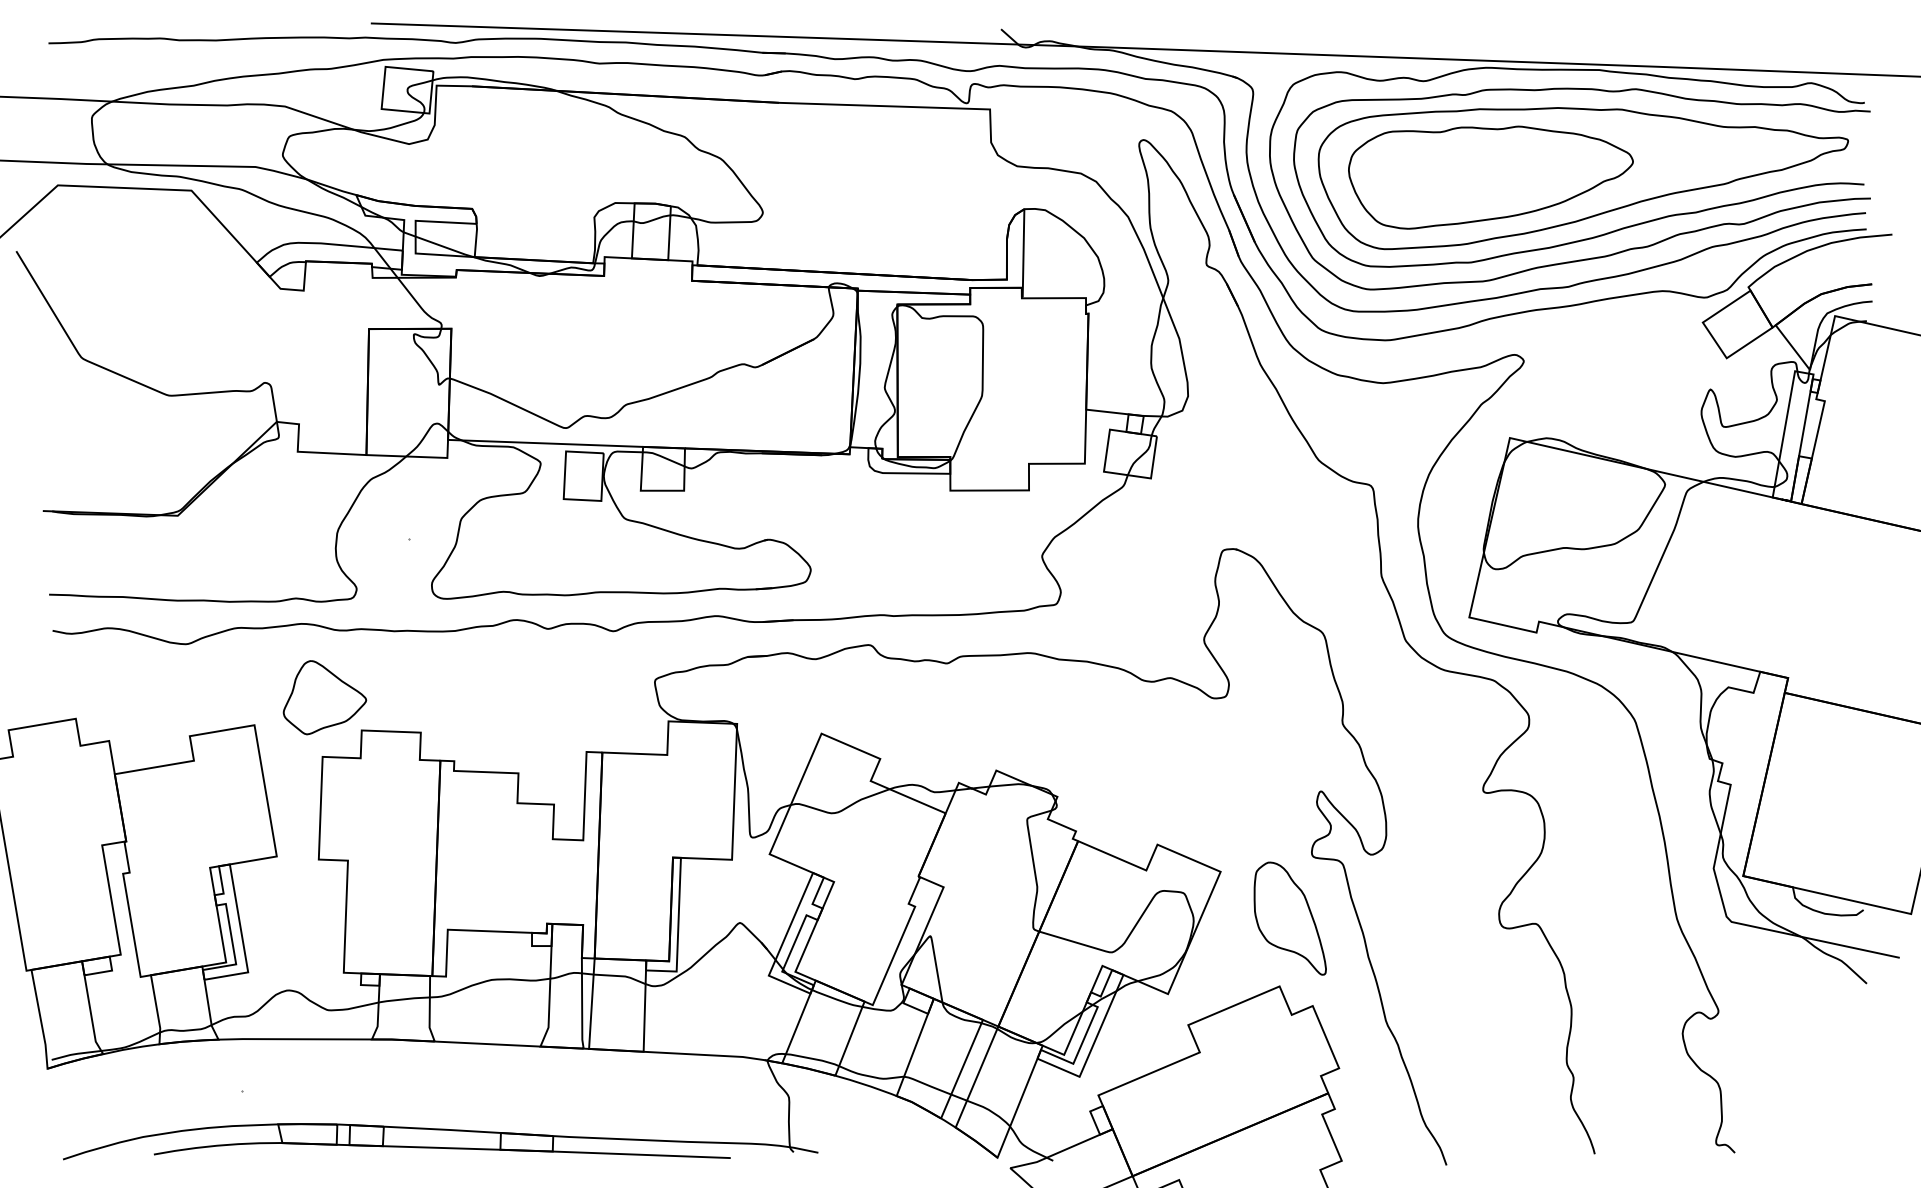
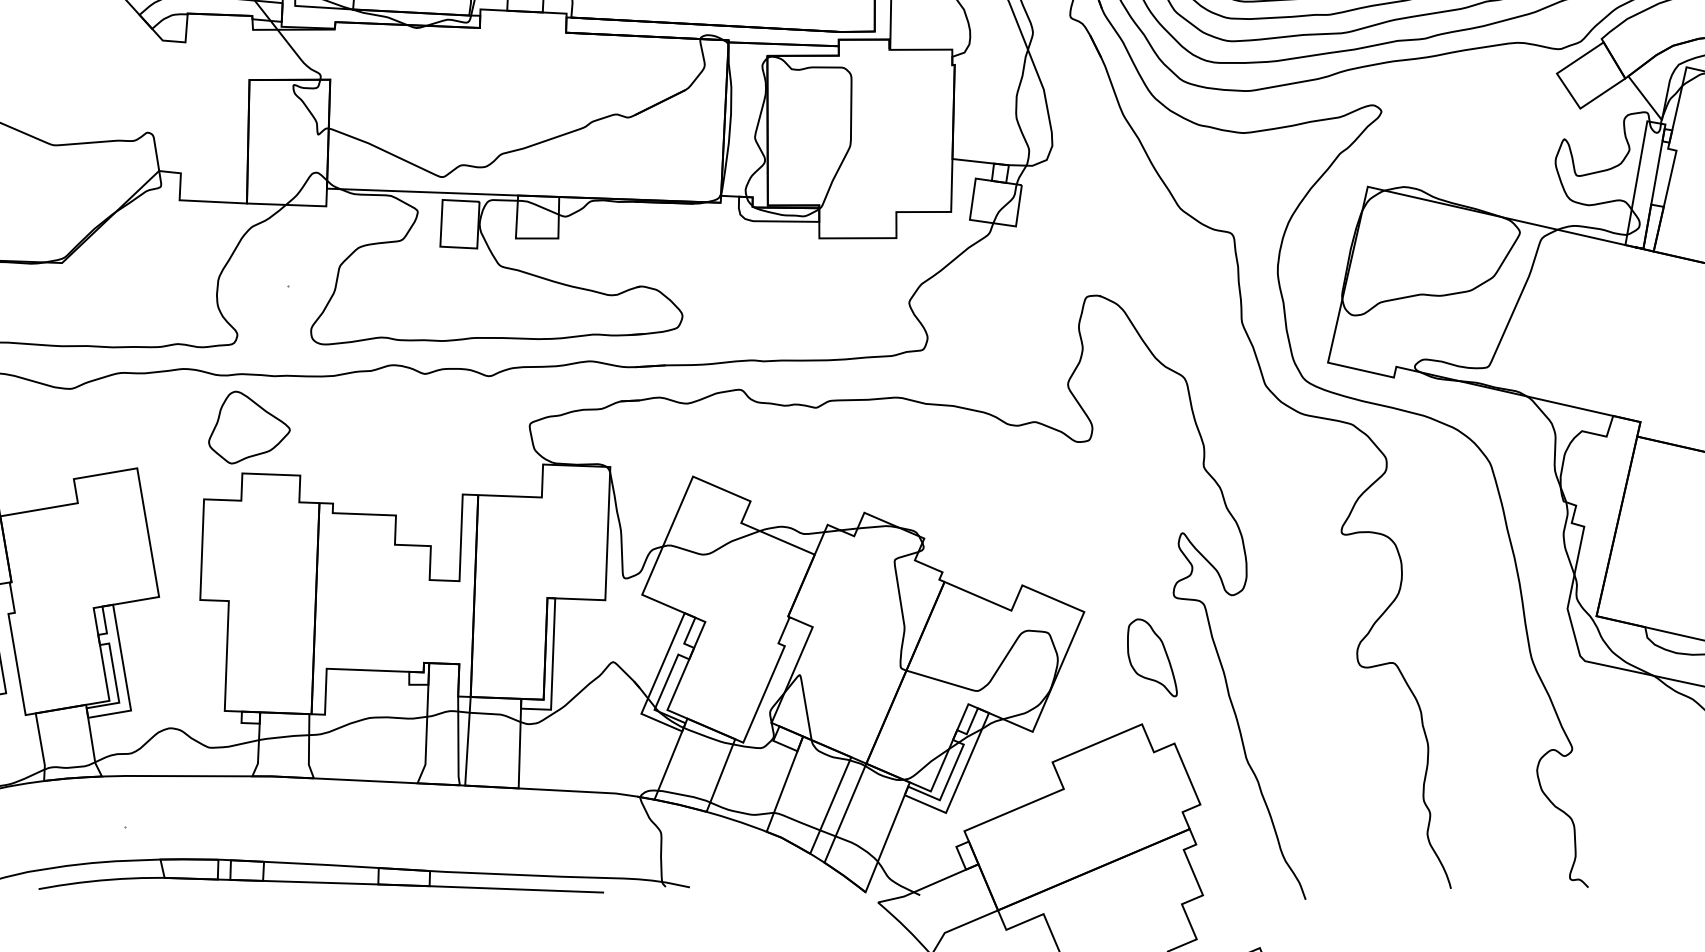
part: (324, 697) -> (248, 427), moved
part: (1289, 918) -> (1151, 657), size x0.7

